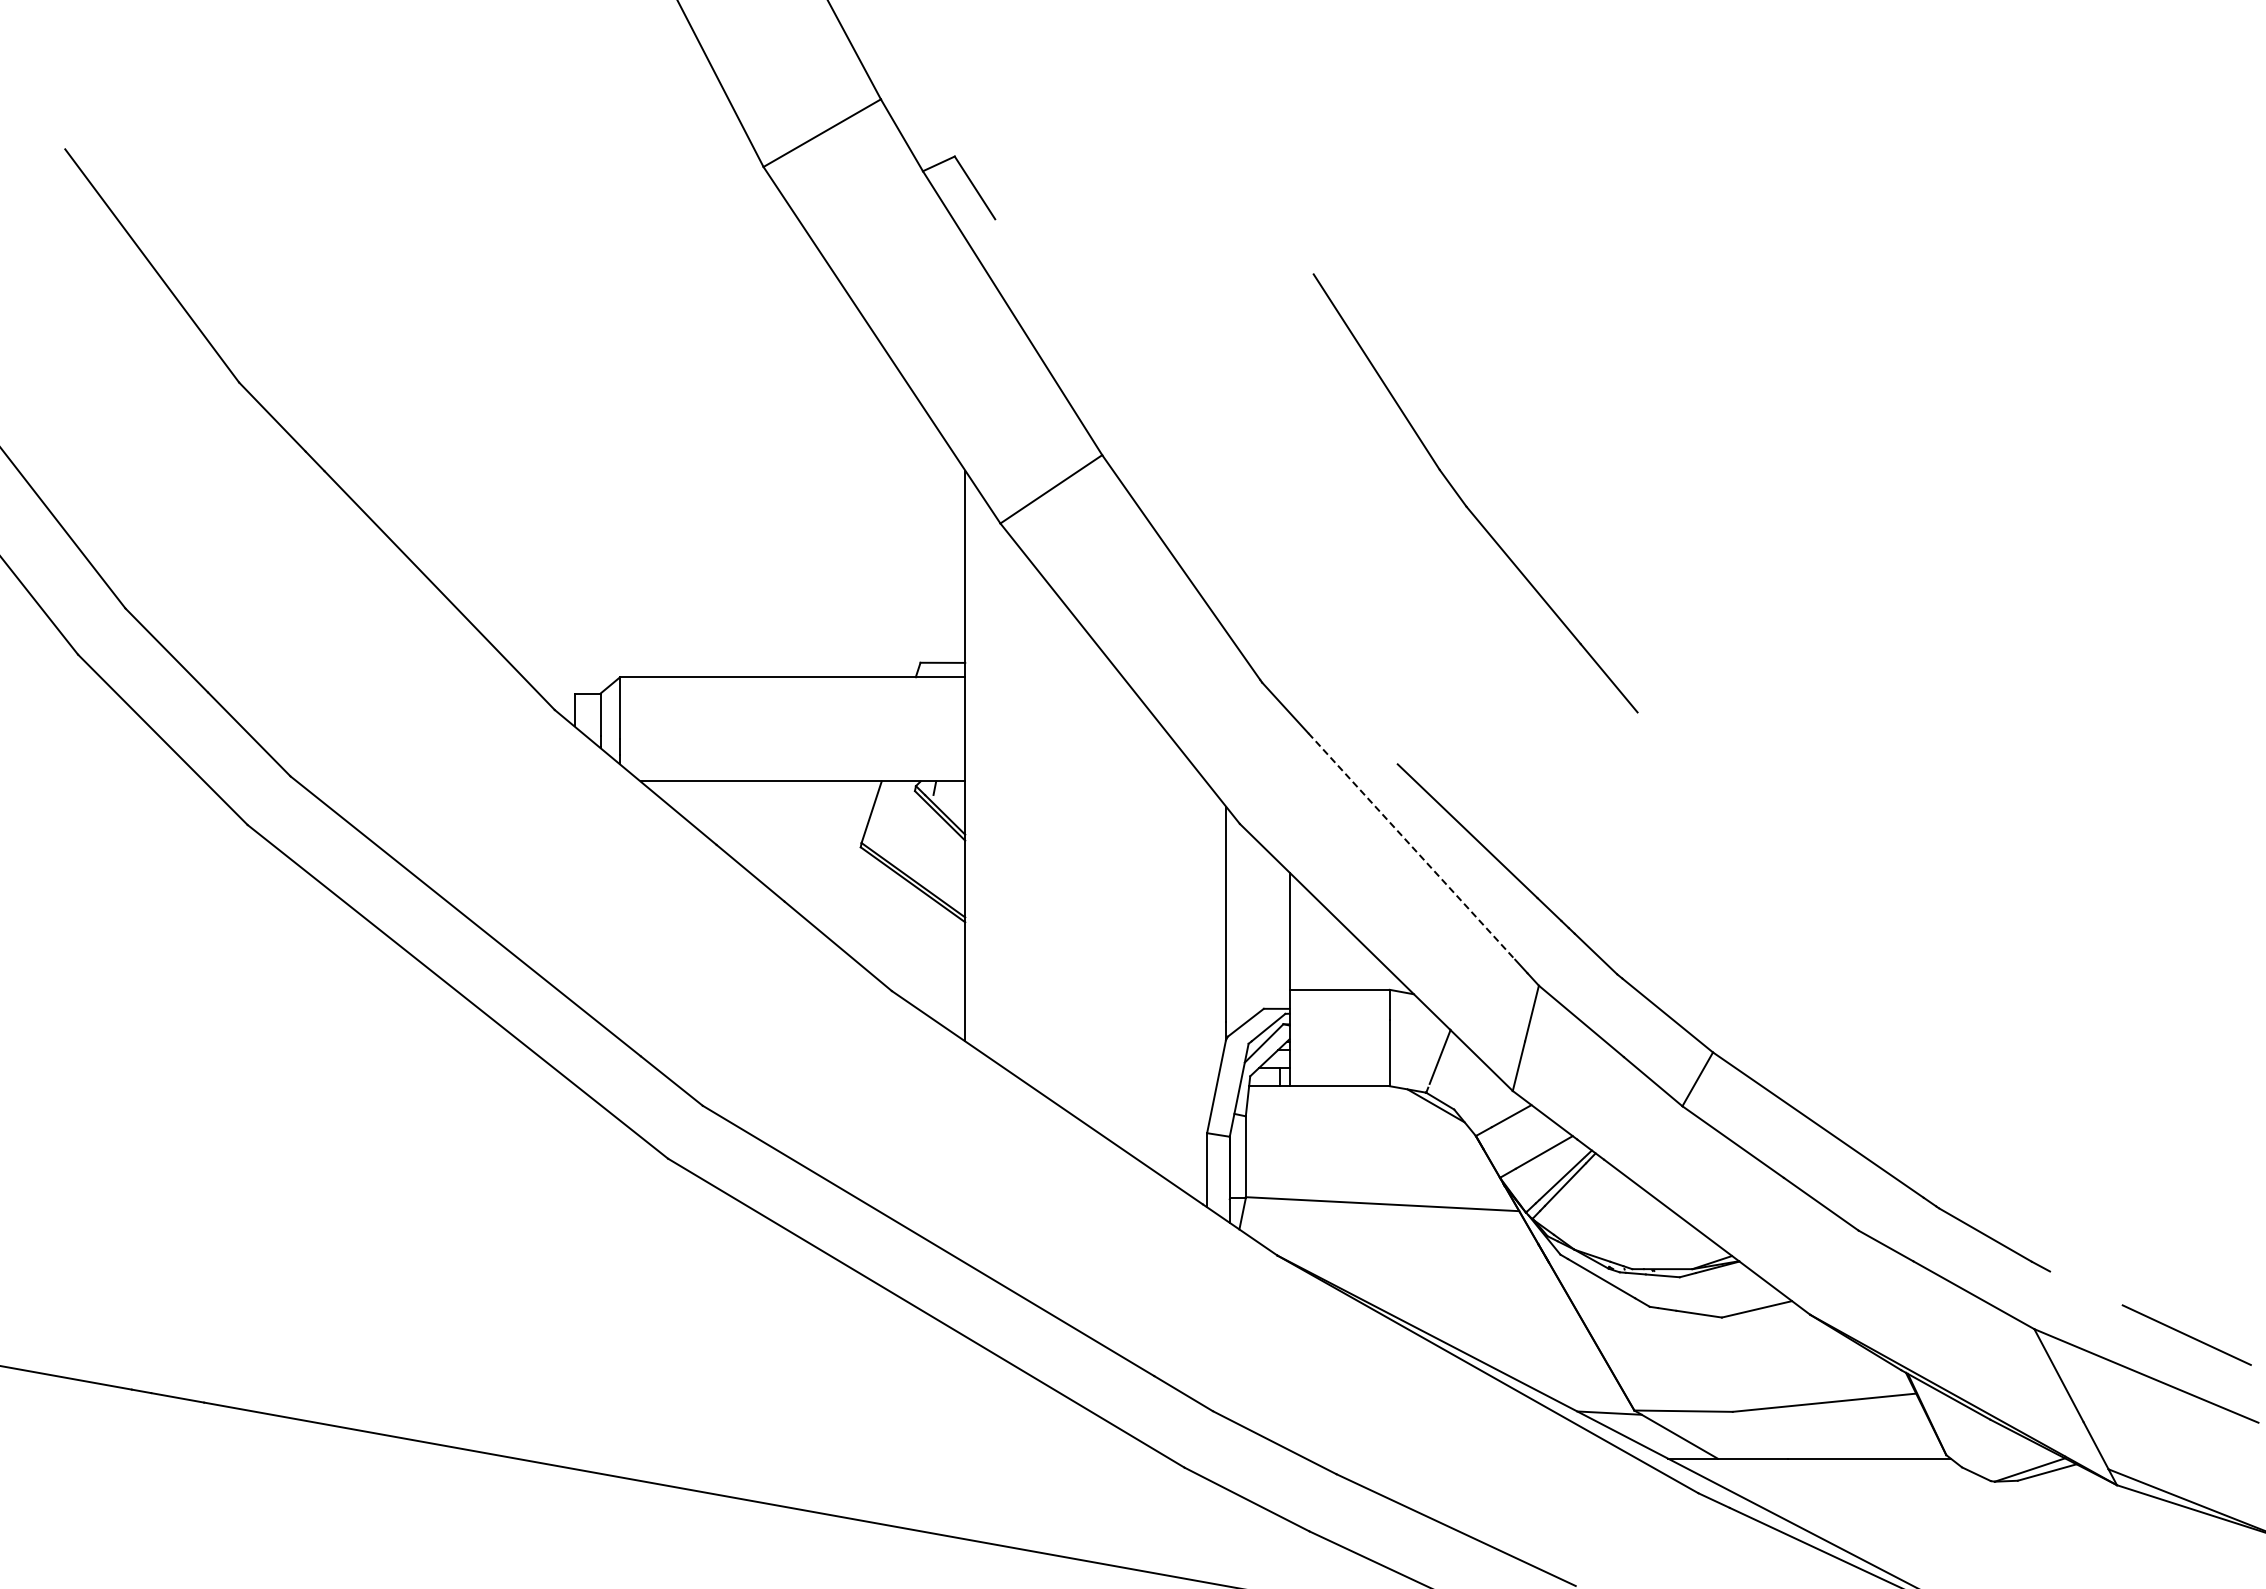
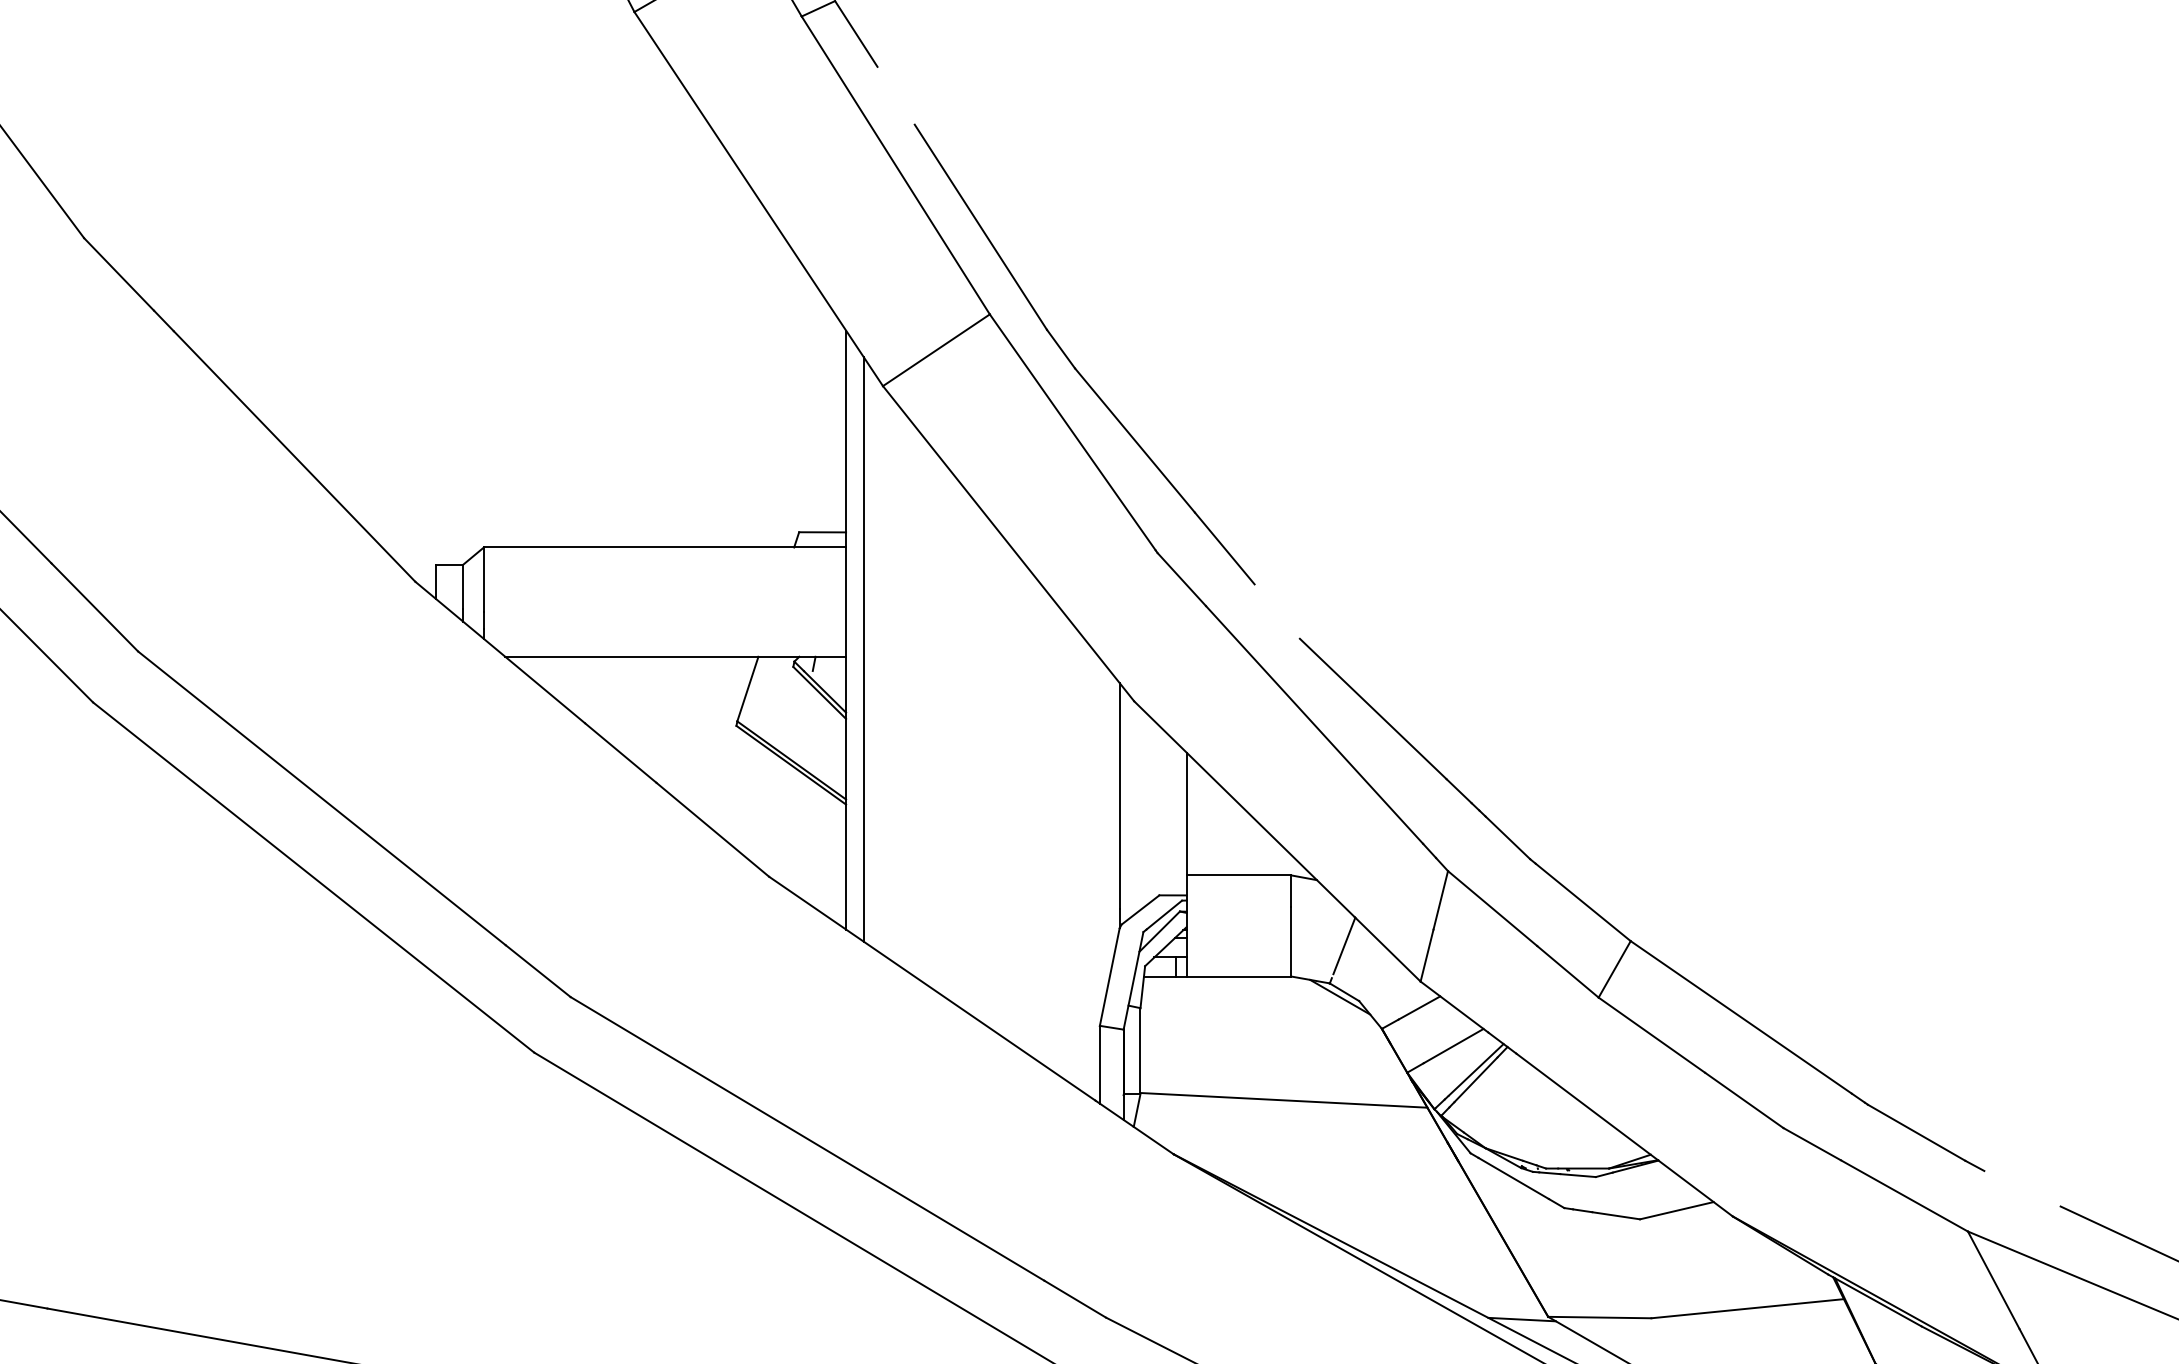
part: (1463, 500) -> (1071, 361), moved
line: (982, 774) -> (864, 649), added
line: (1412, 846) -> (1315, 725), dashed -> solid

